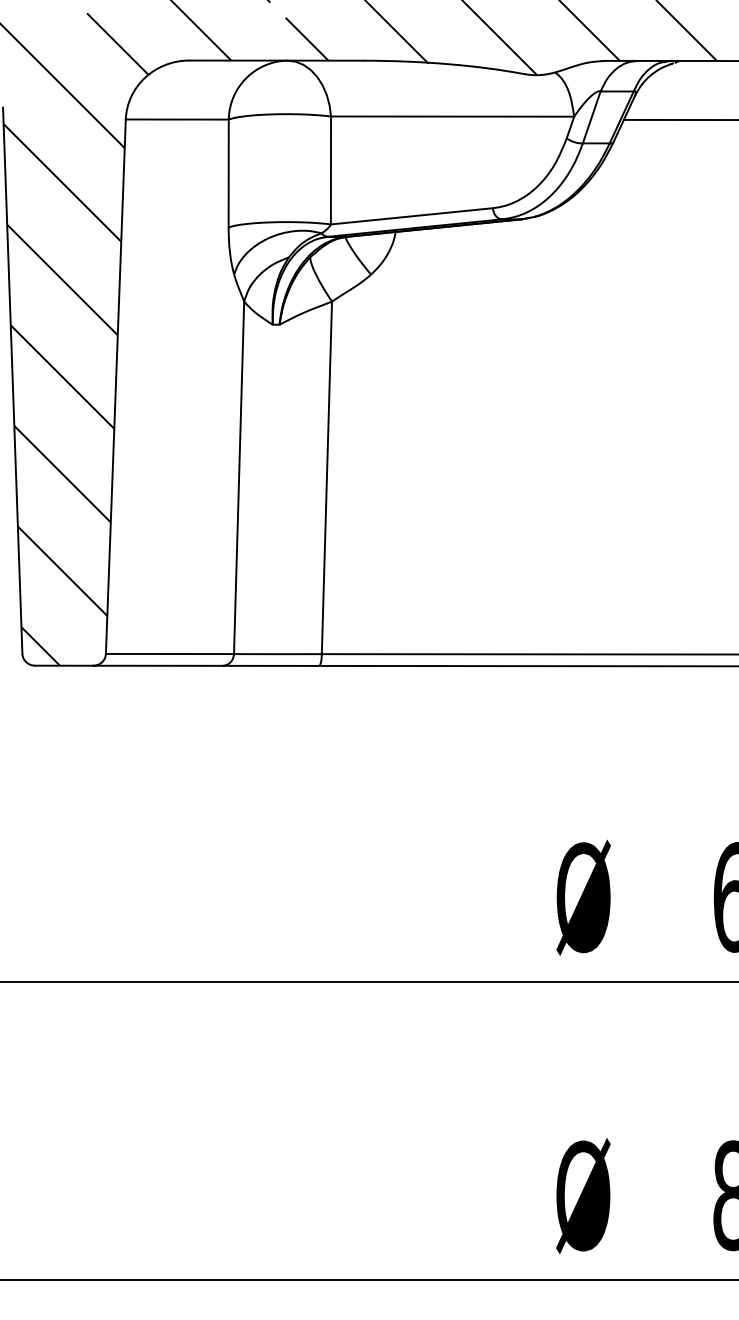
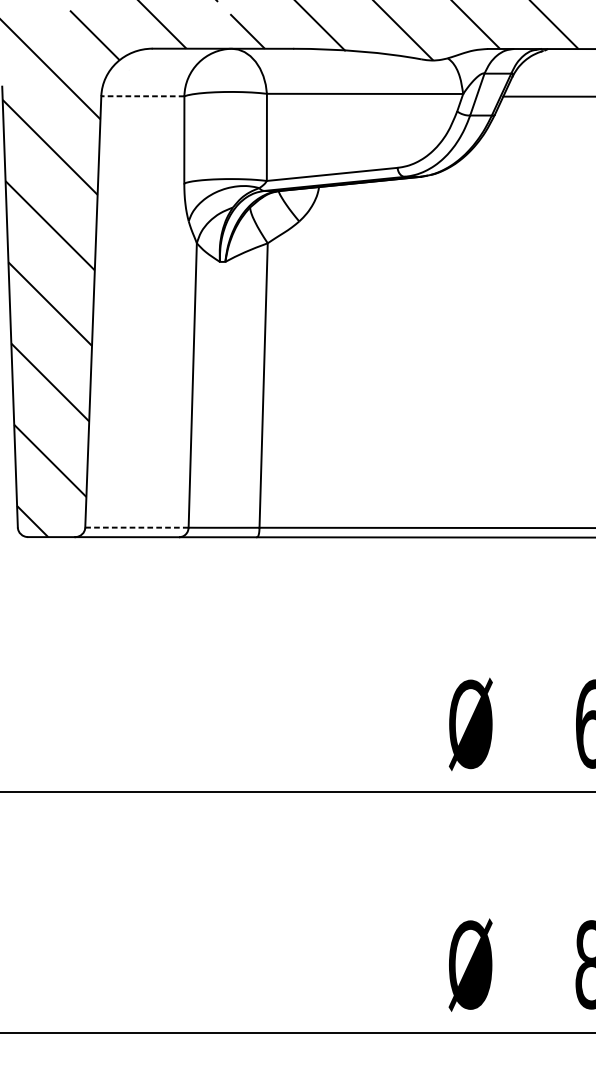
line: (176, 119) -> (142, 96), solid -> dashed
line: (170, 654) -> (137, 528), solid -> dashed

